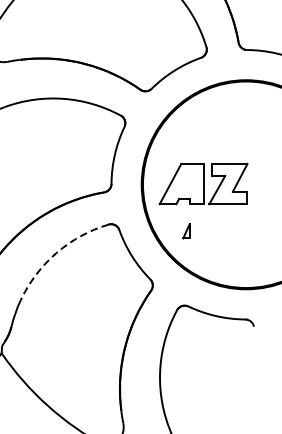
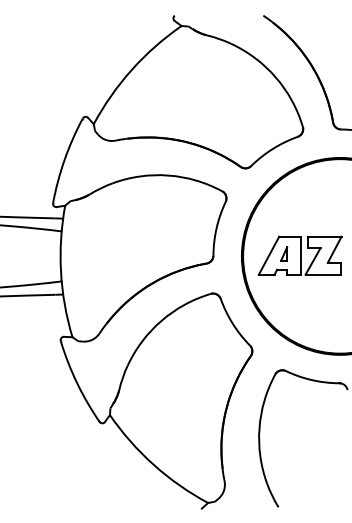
part: (186, 230) -> (284, 253), moved
arc: (56, 252) -> (161, 320), dashed -> solid

